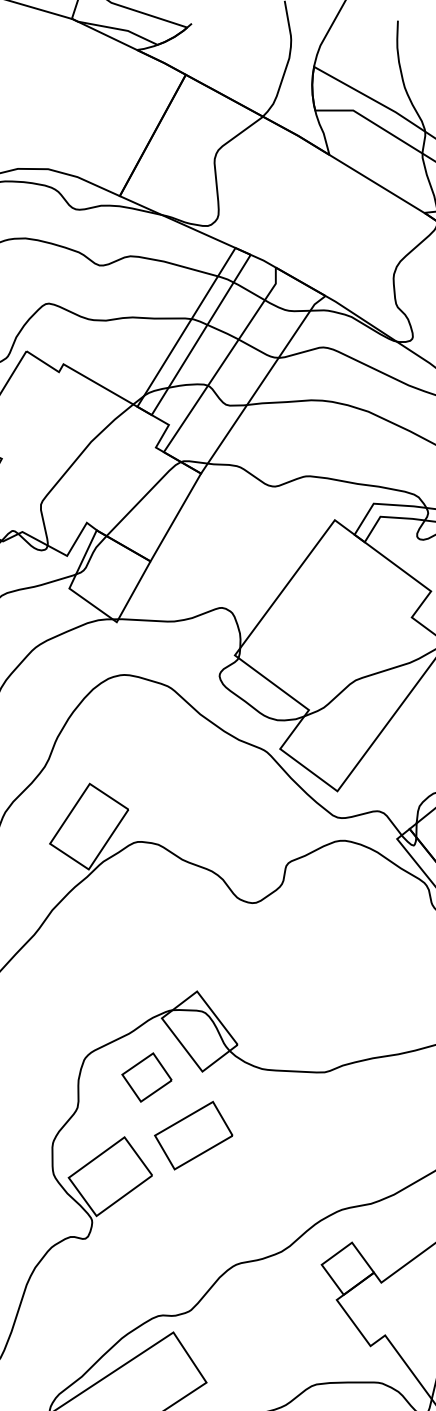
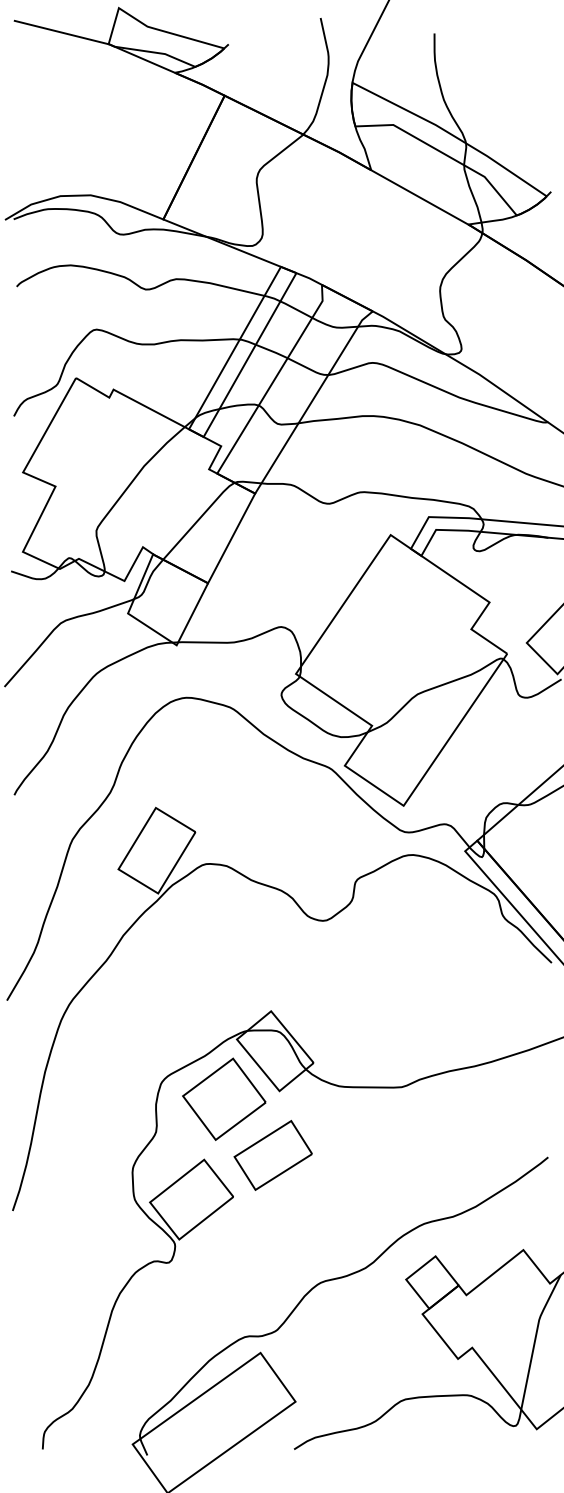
part: (147, 1076) -> (224, 1098), size x1.67

